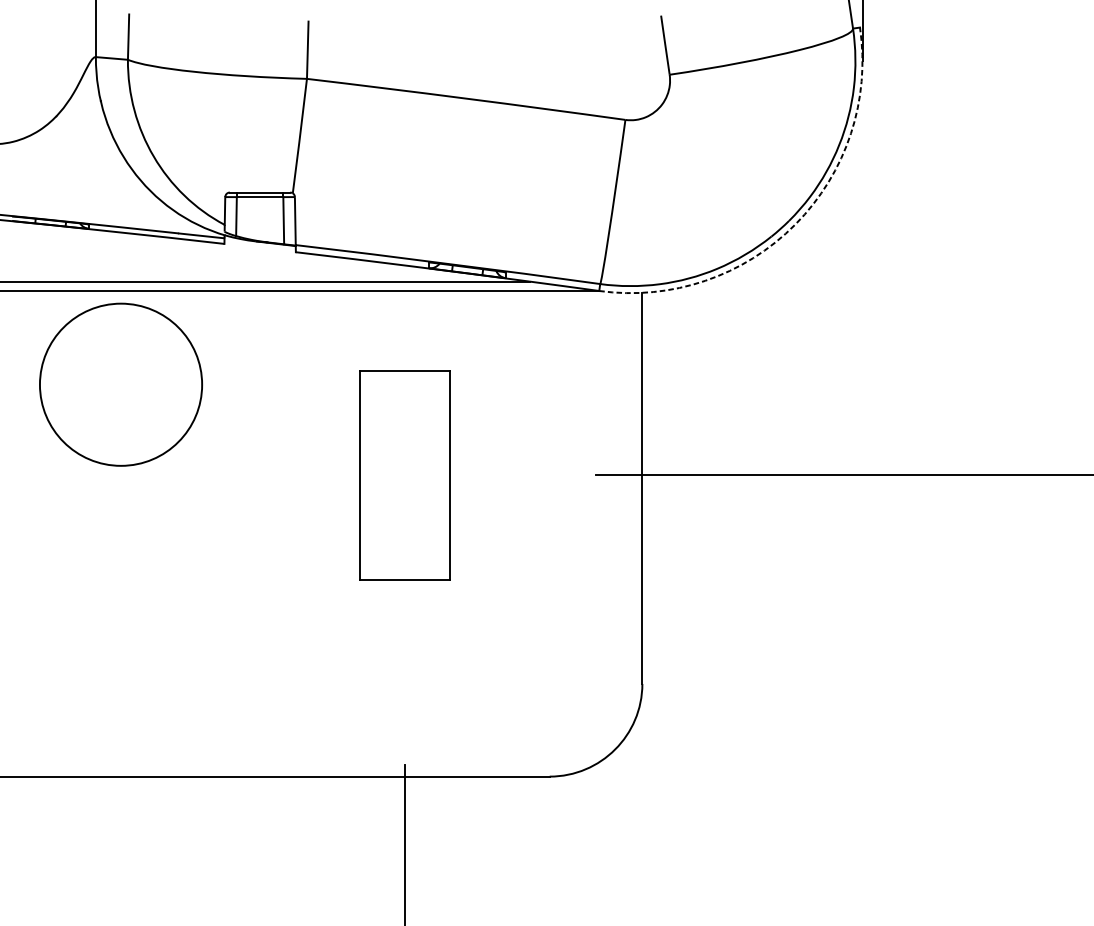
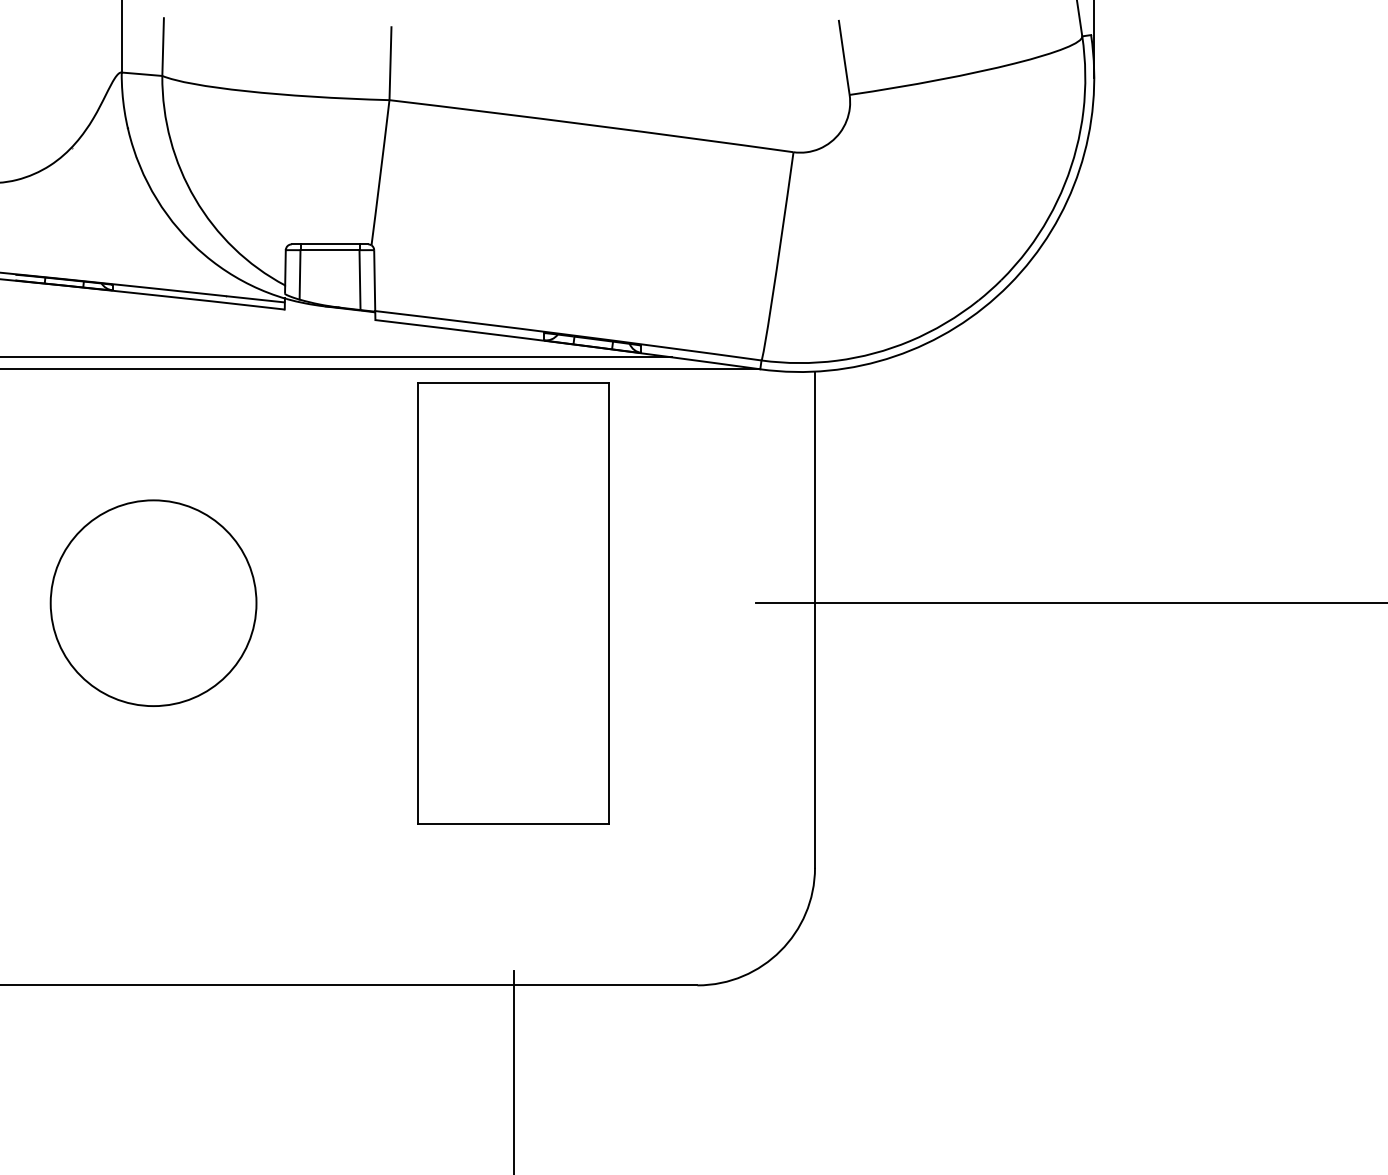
arc: (795, 224) -> (1009, 284), dashed -> solid
circle: (120, 384) -> (153, 602), moved
part: (404, 475) -> (513, 603), size x1.67

